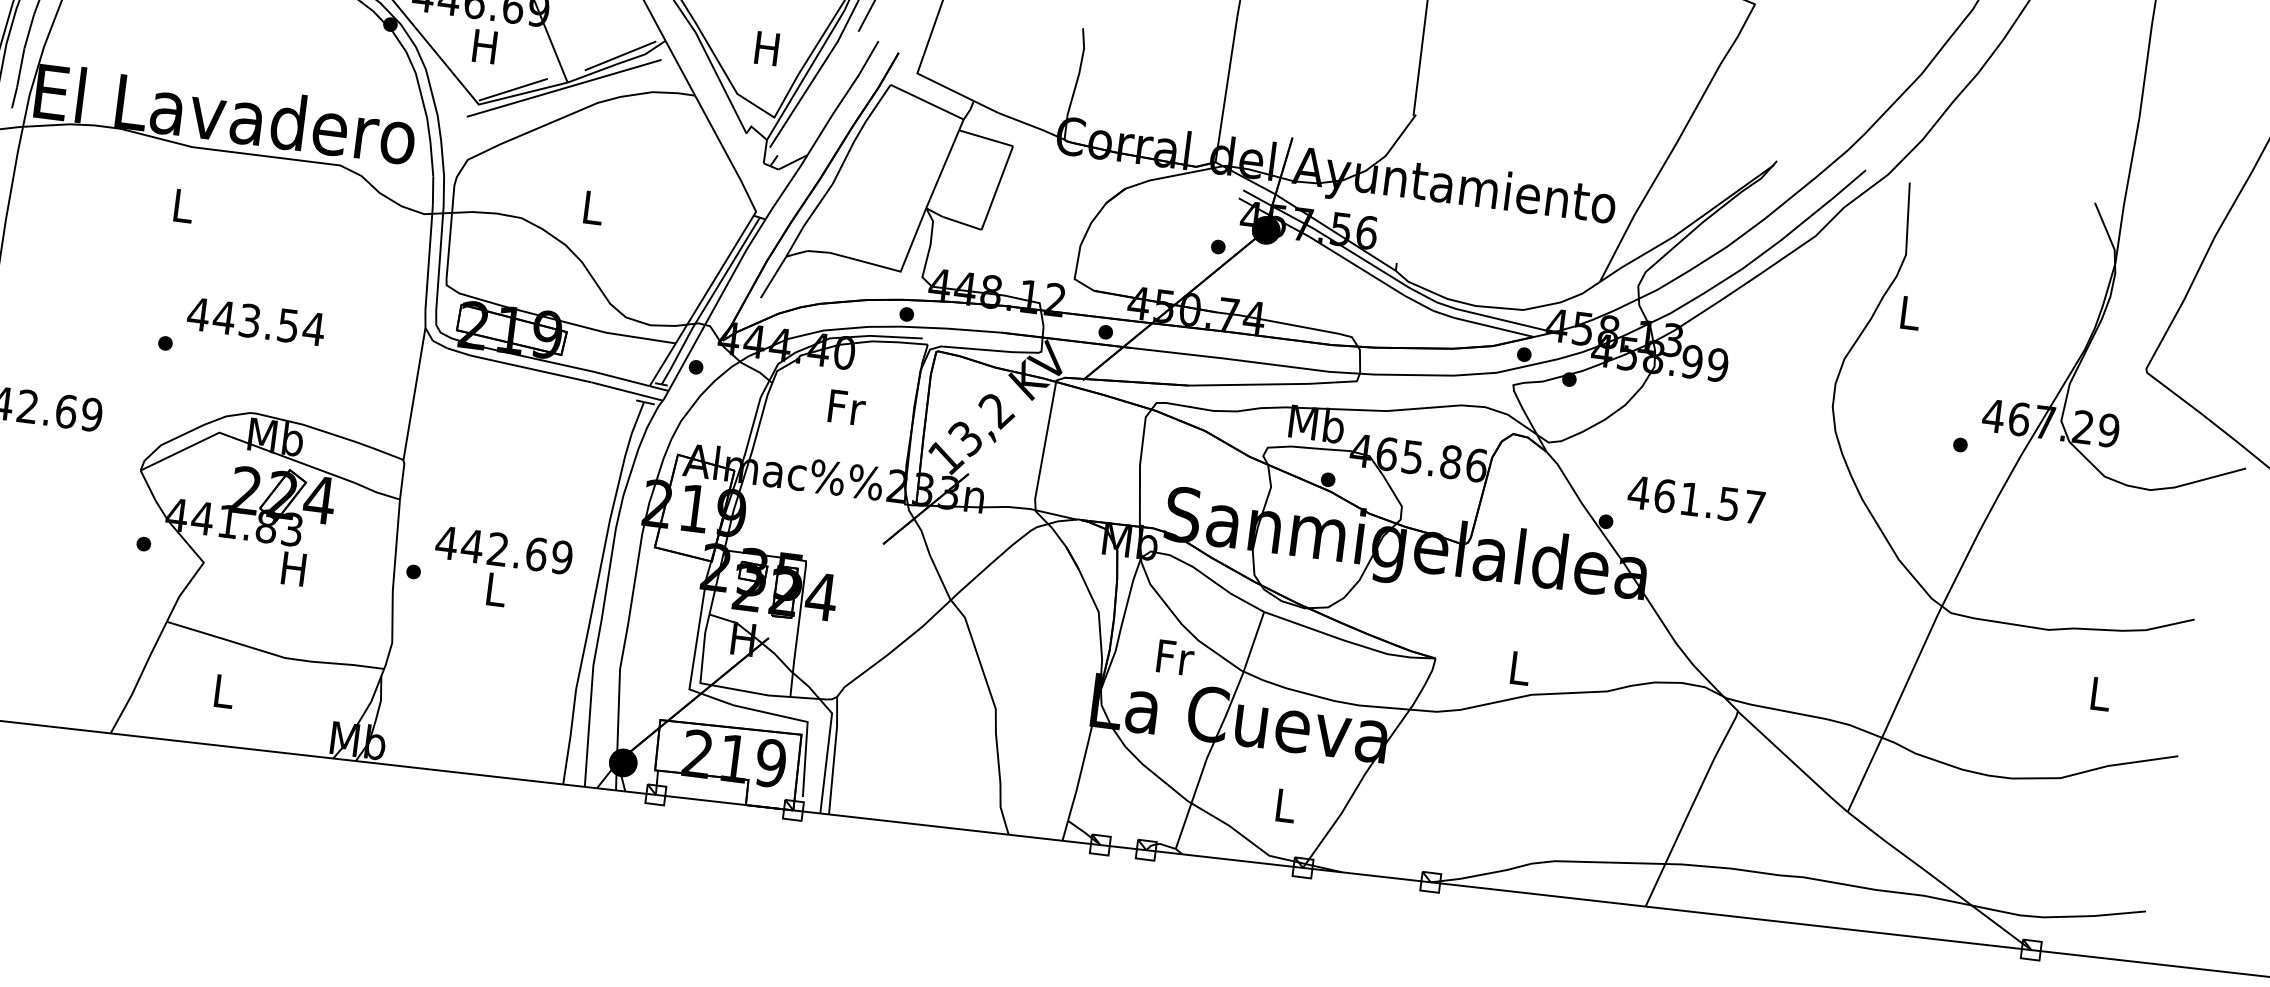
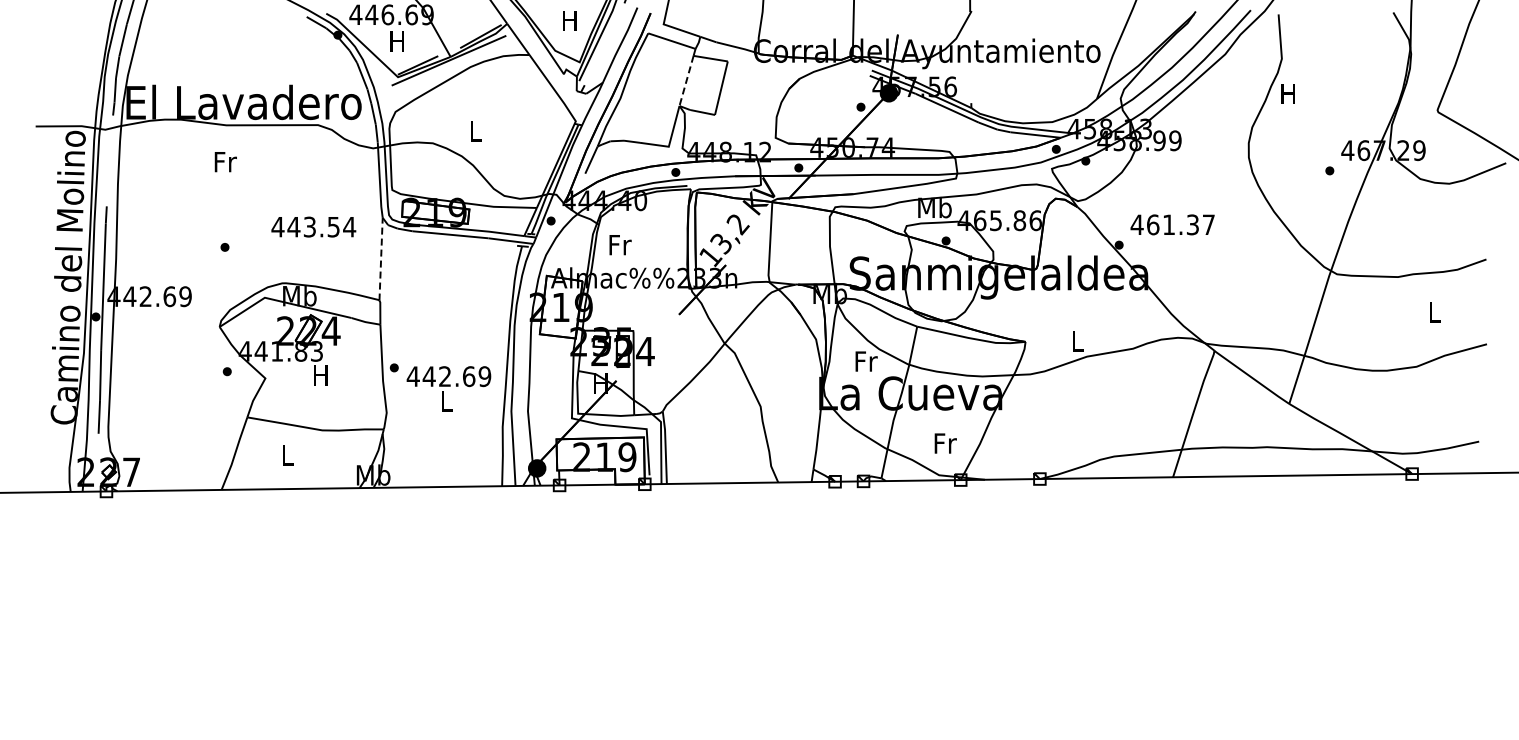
line: (942, 170) -> (686, 81), solid -> dashed
text: (183, 206) -> (225, 162), L -> Fr
text: (1908, 311) -> (1287, 93), L -> H
text: (255, 320) -> (313, 226), moved
line: (415, 393) -> (381, 258), solid -> dashed
text: (846, 408) -> (620, 245), moved
text: (1728, 503) -> (1192, 224), 461.57 -> 461.37
text: (500, 569) -> (448, 388), moved
text: (1285, 805) -> (945, 443), L -> Fr

